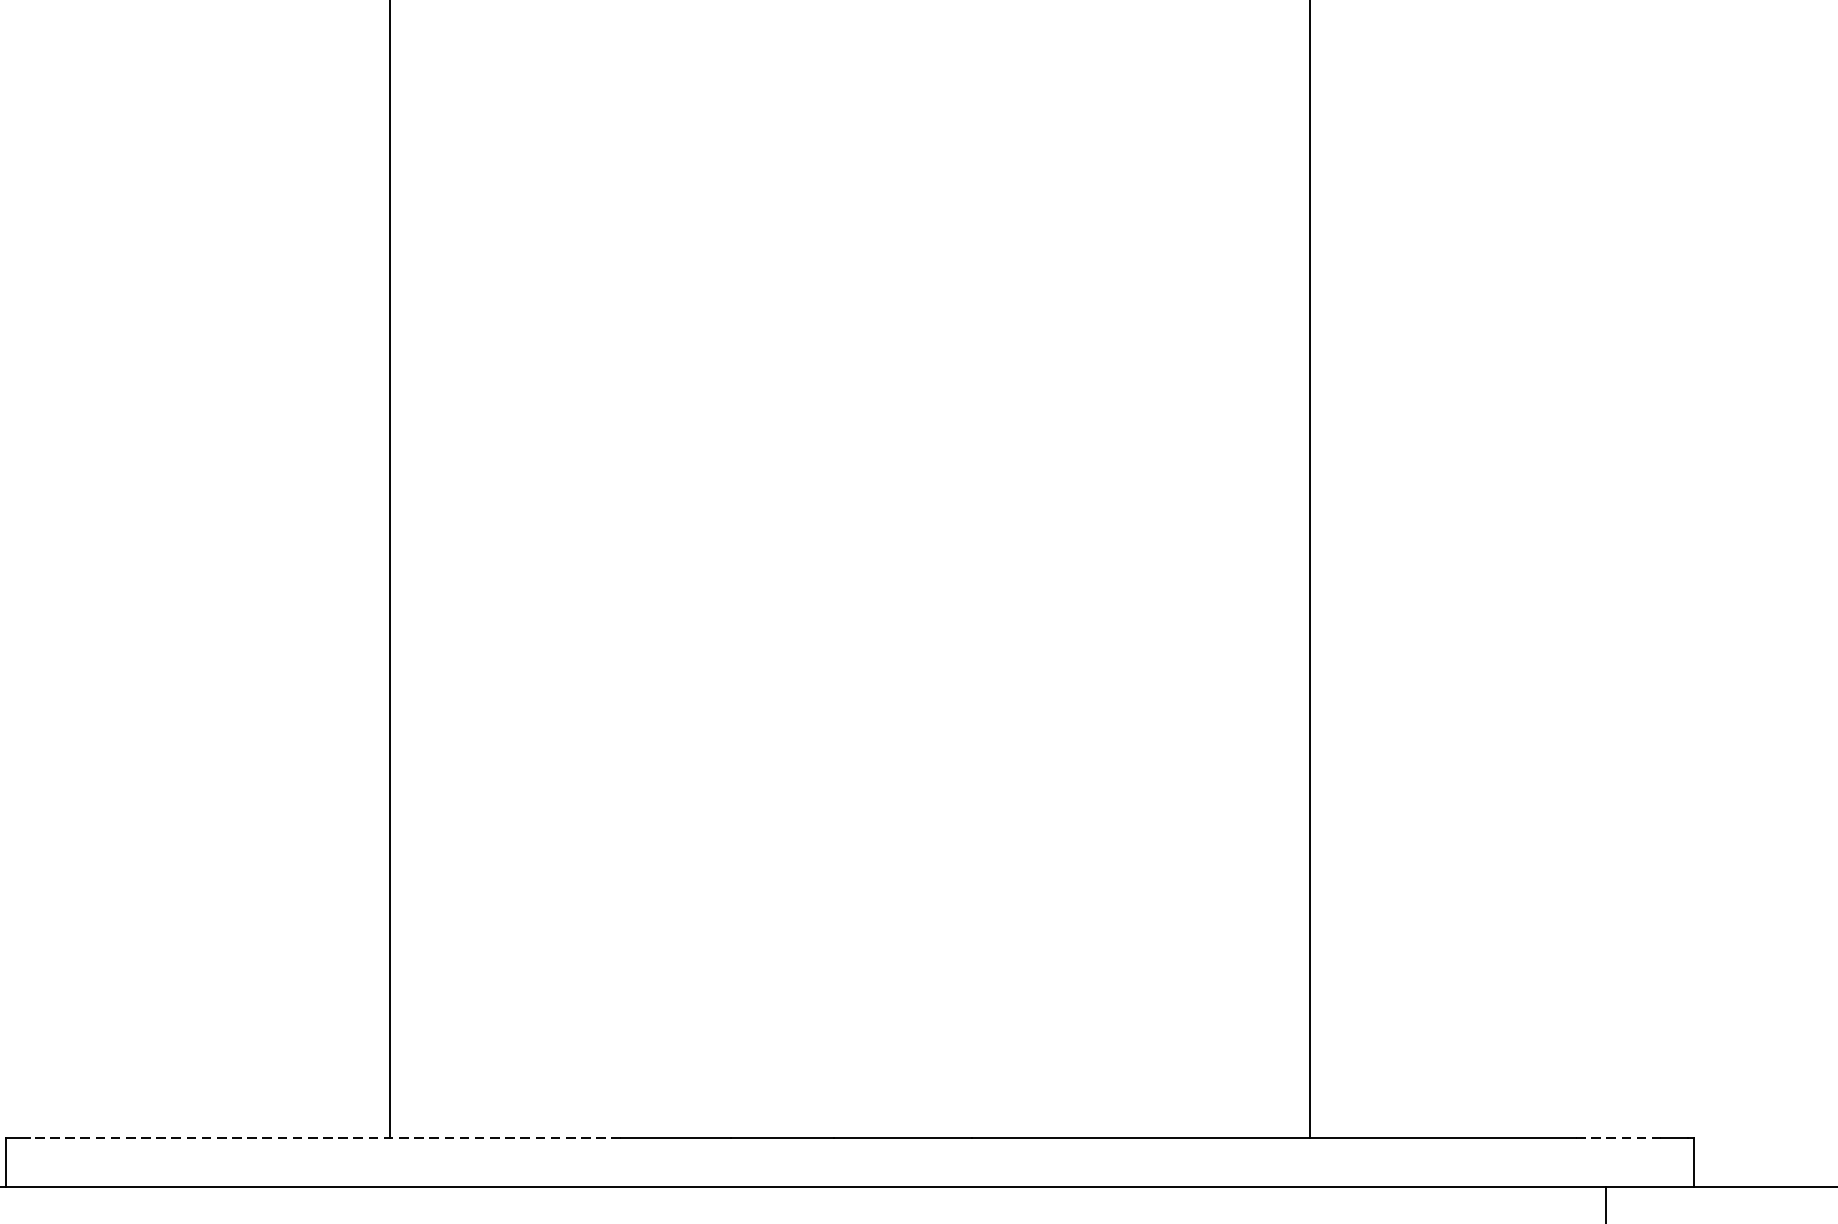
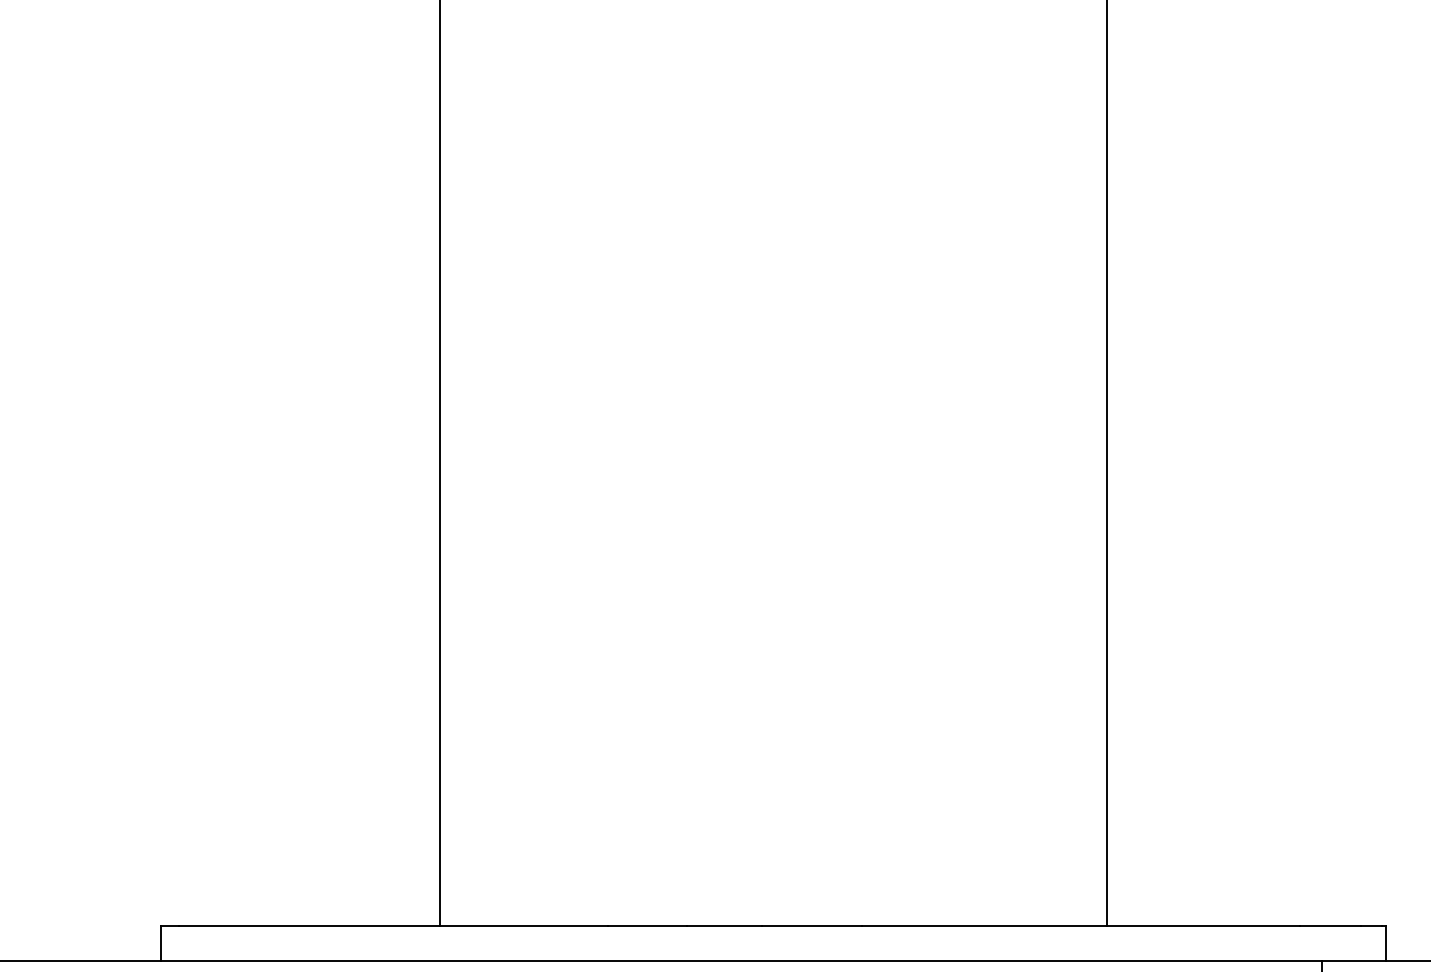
line: (324, 1138) -> (392, 925), dashed -> solid
line: (1617, 1138) -> (1330, 925), dashed -> solid

